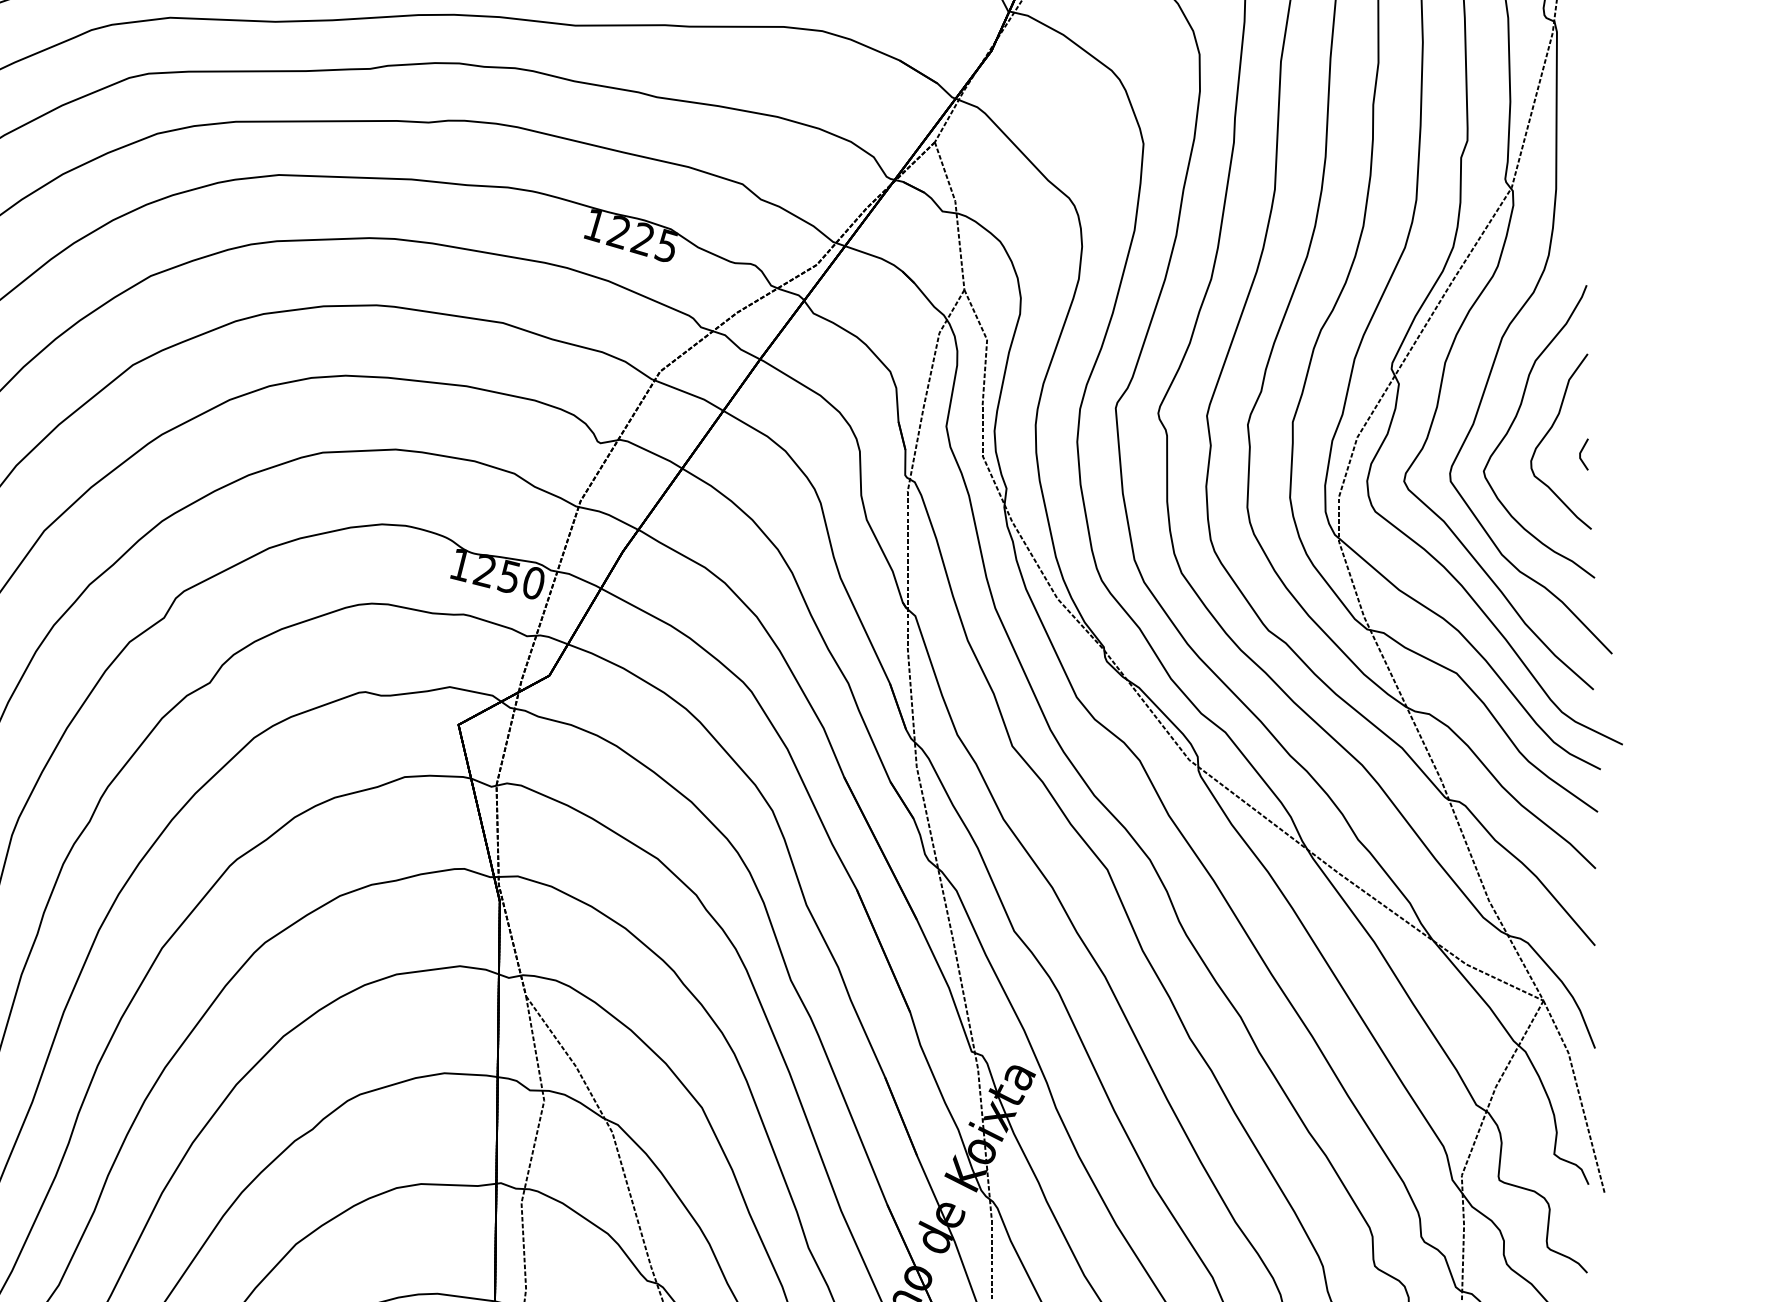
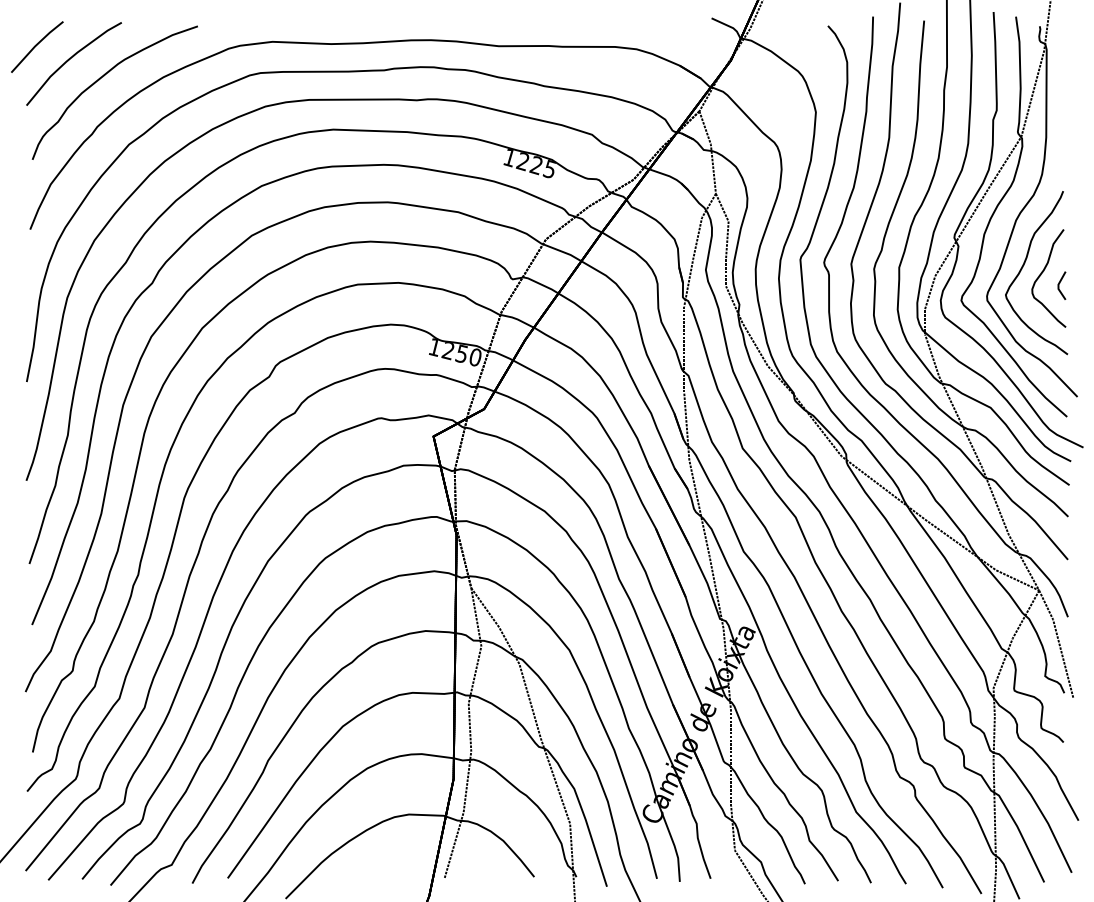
part: (1583, 454) -> (1061, 285), size x1.6

